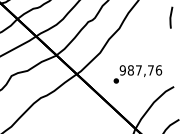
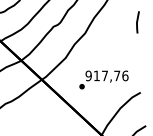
text: (130, 70) -> (96, 76), 987,76 -> 917,76

